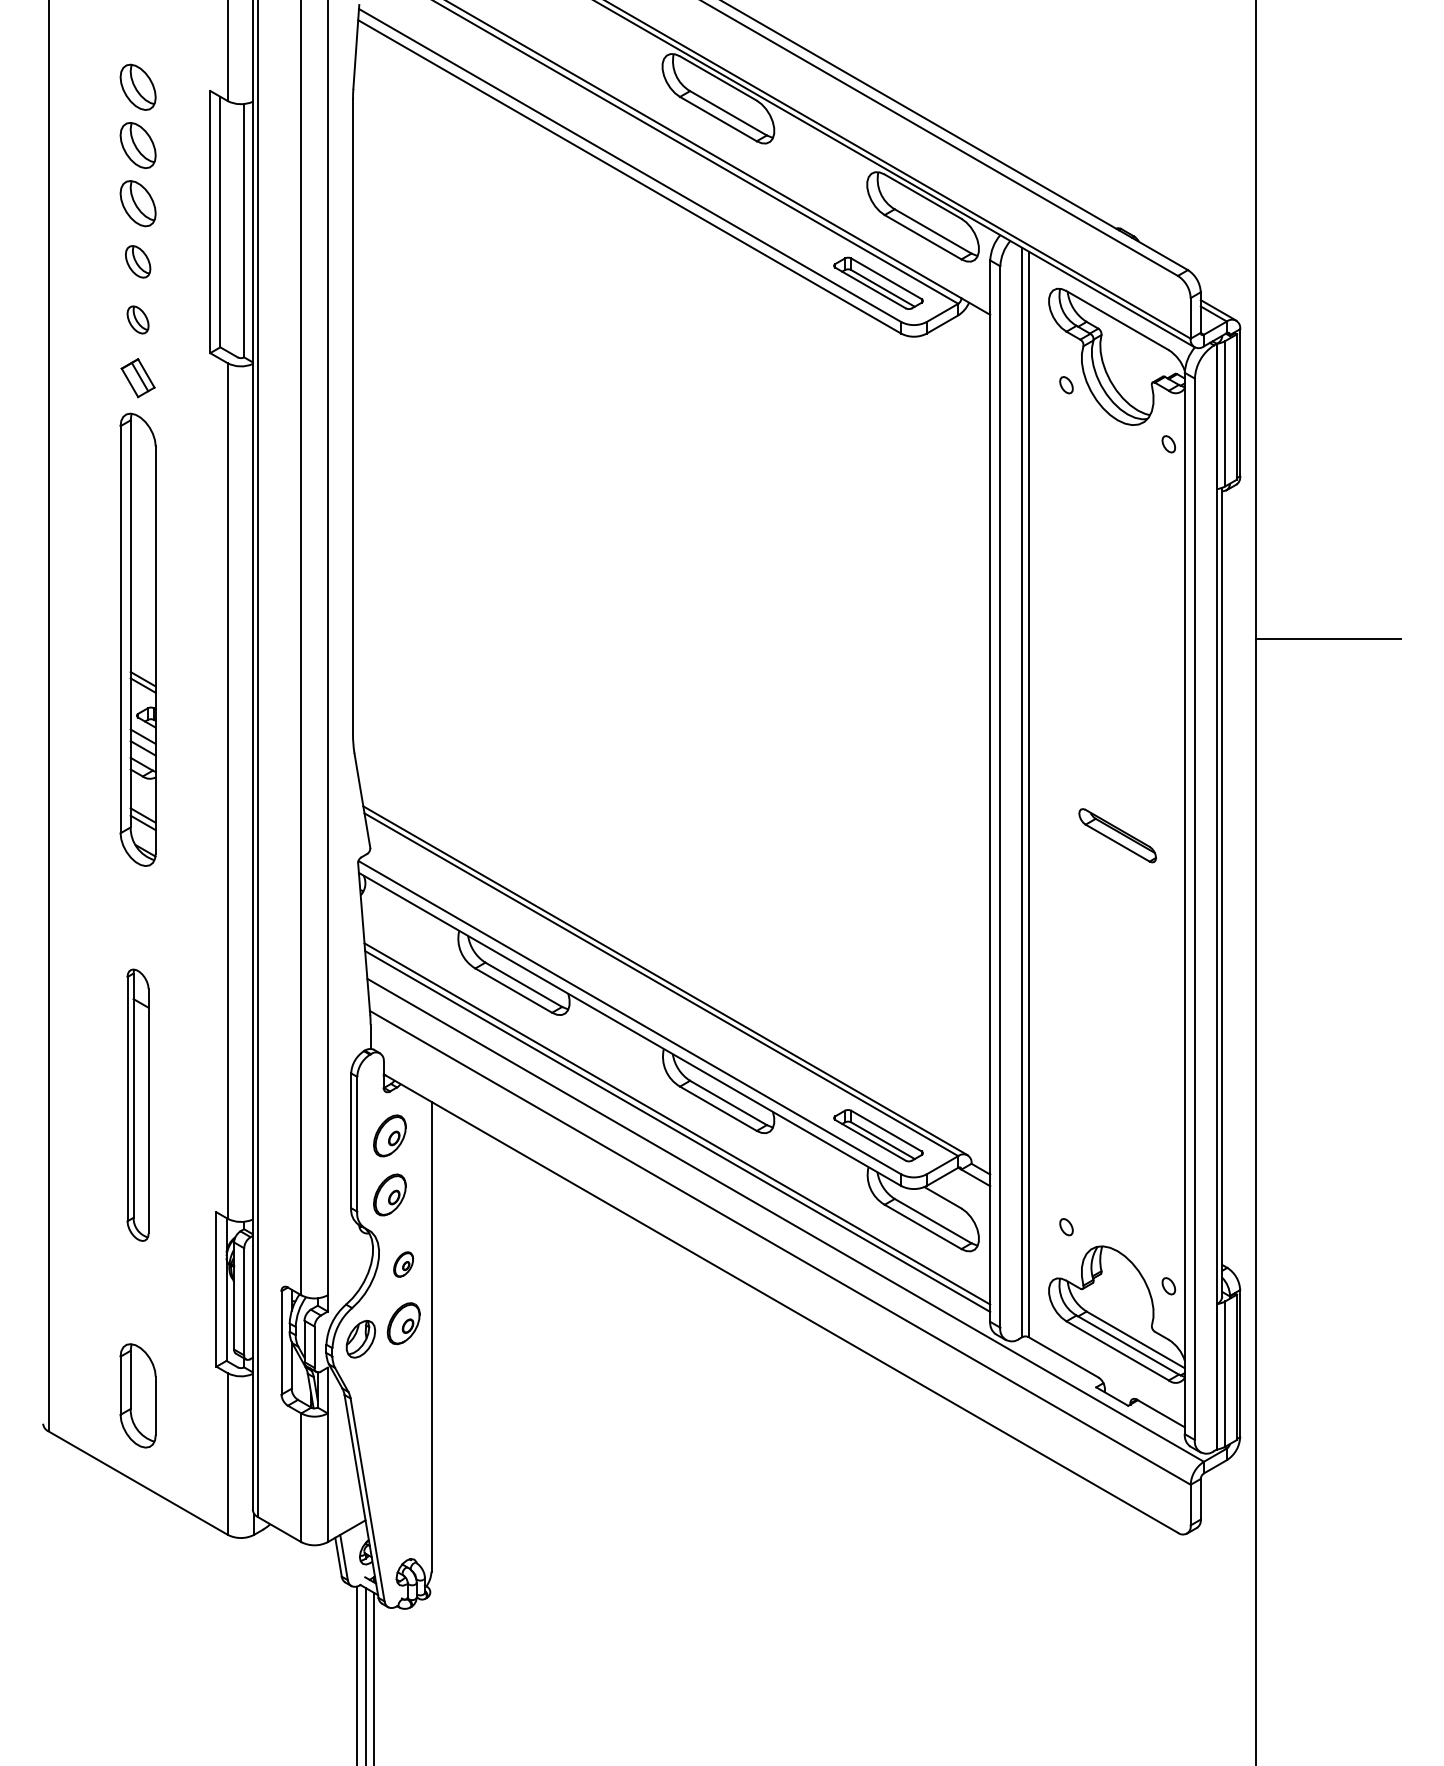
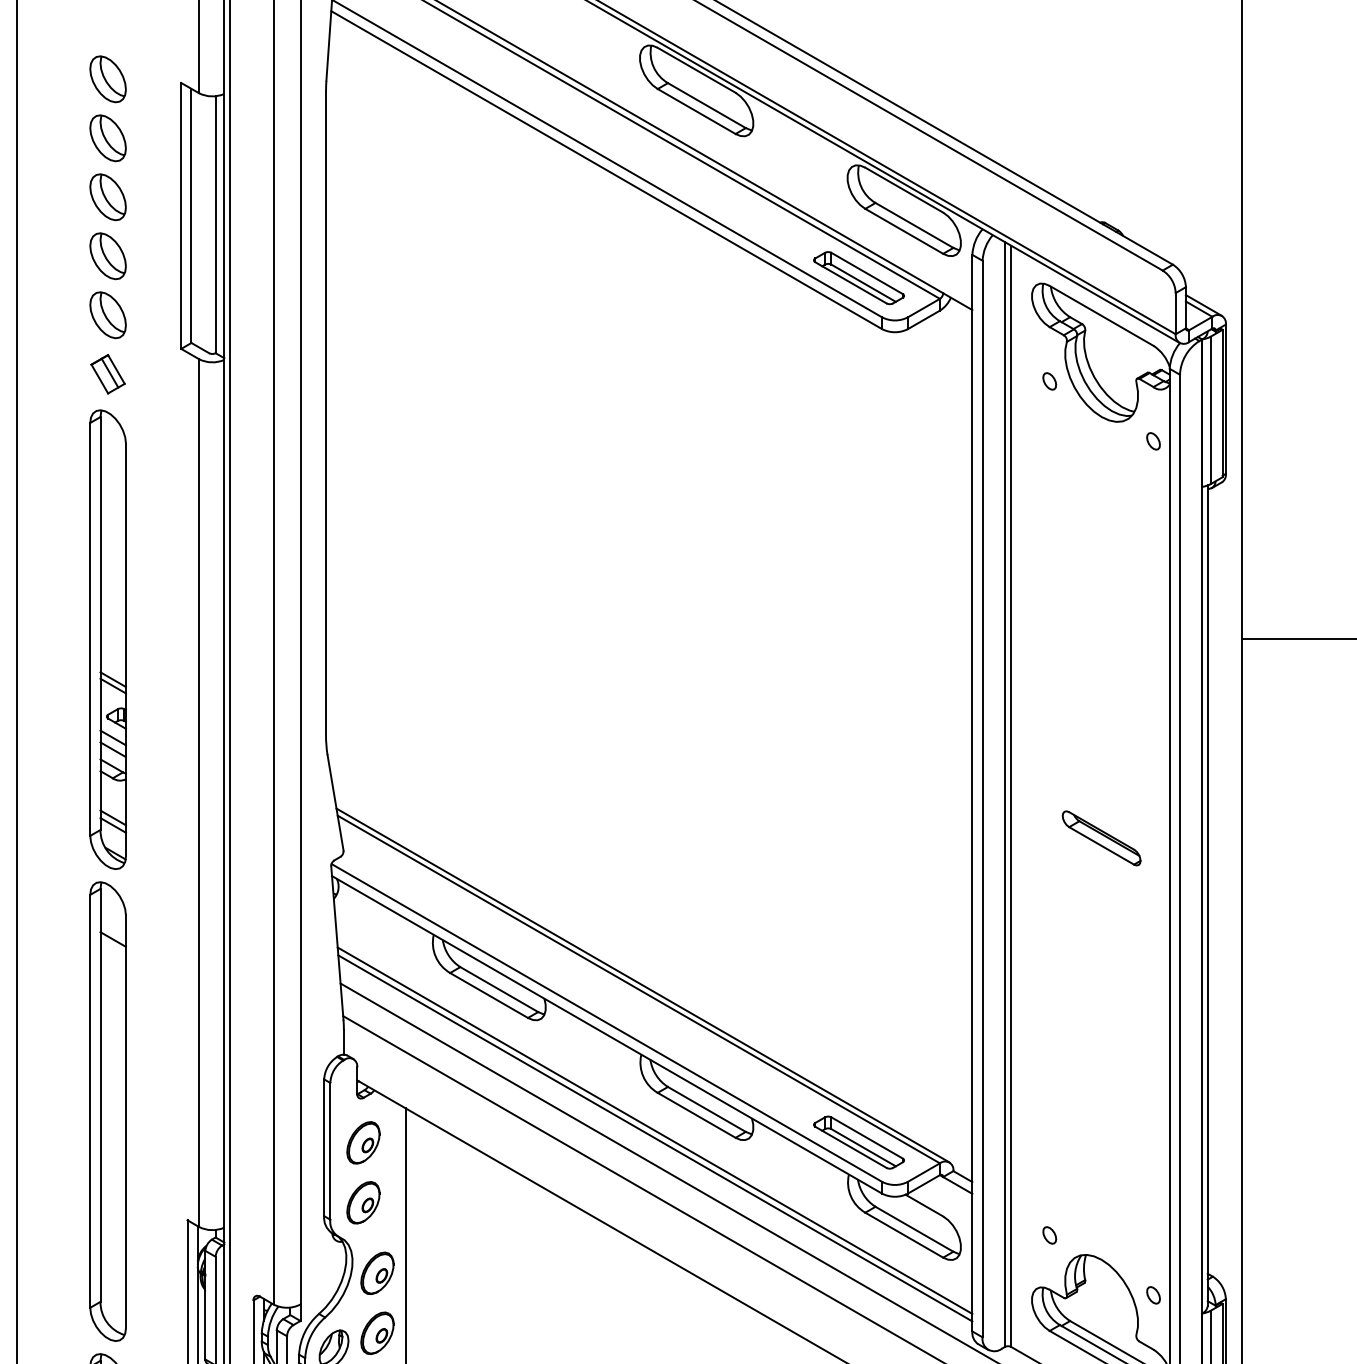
part: (137, 261) -> (107, 255), size x1.43
part: (137, 319) -> (107, 314), size x1.67
part: (137, 1105) -> (107, 1112), size x1.67
part: (403, 1264) -> (377, 1273), size x1.67

